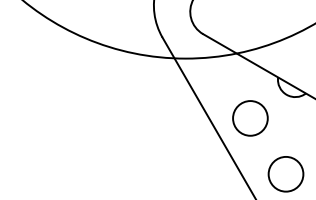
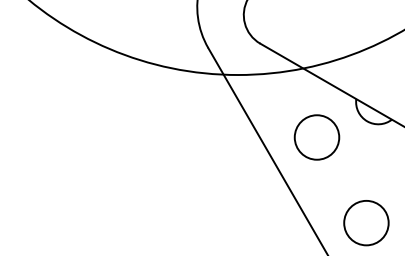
circle: (250, 118) -> (317, 137), moved

